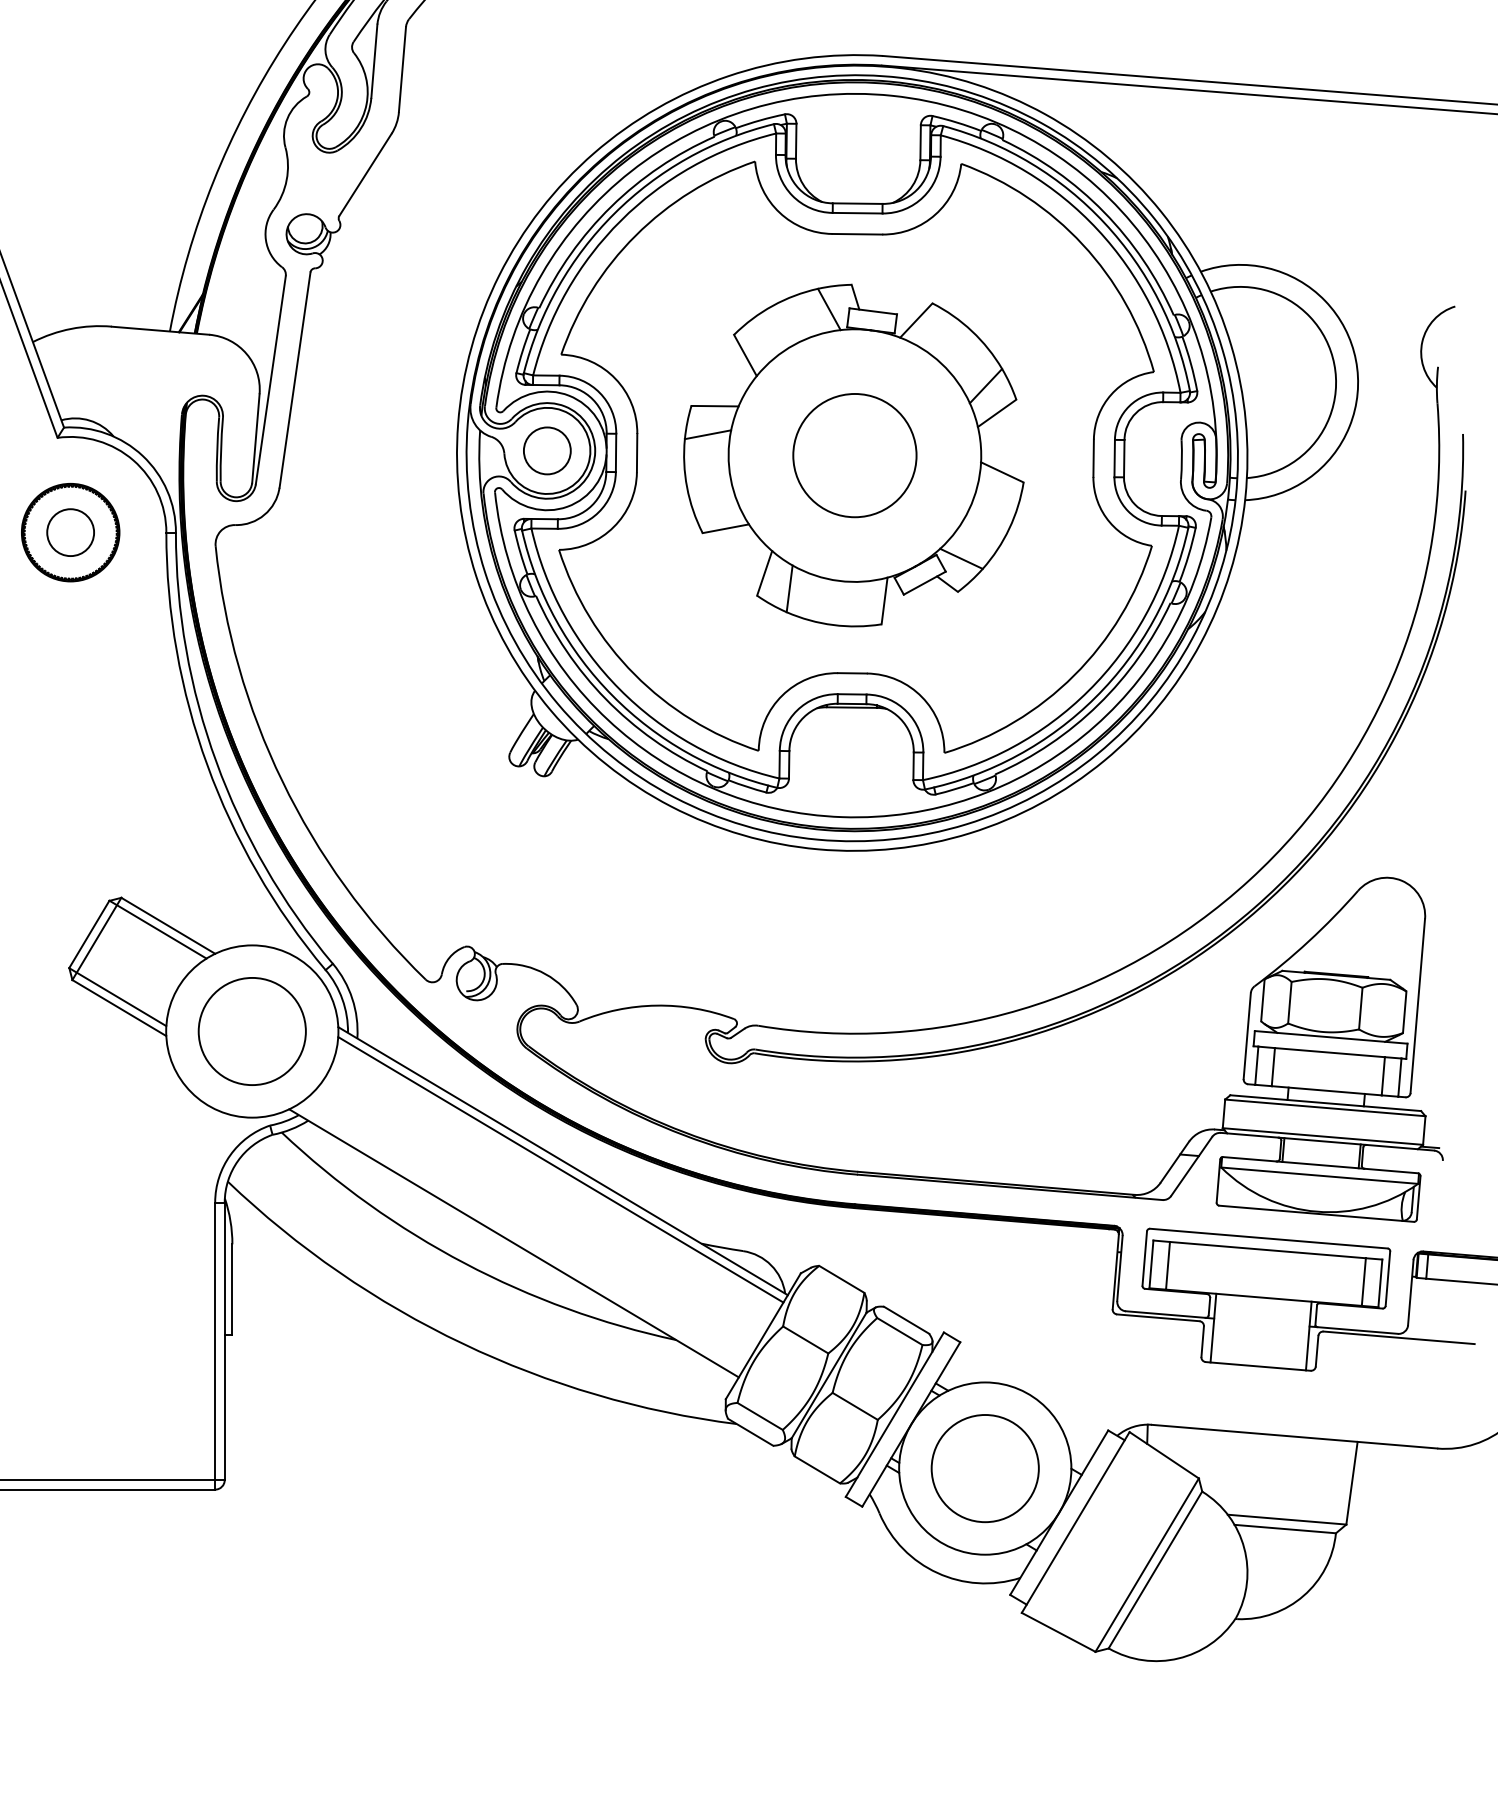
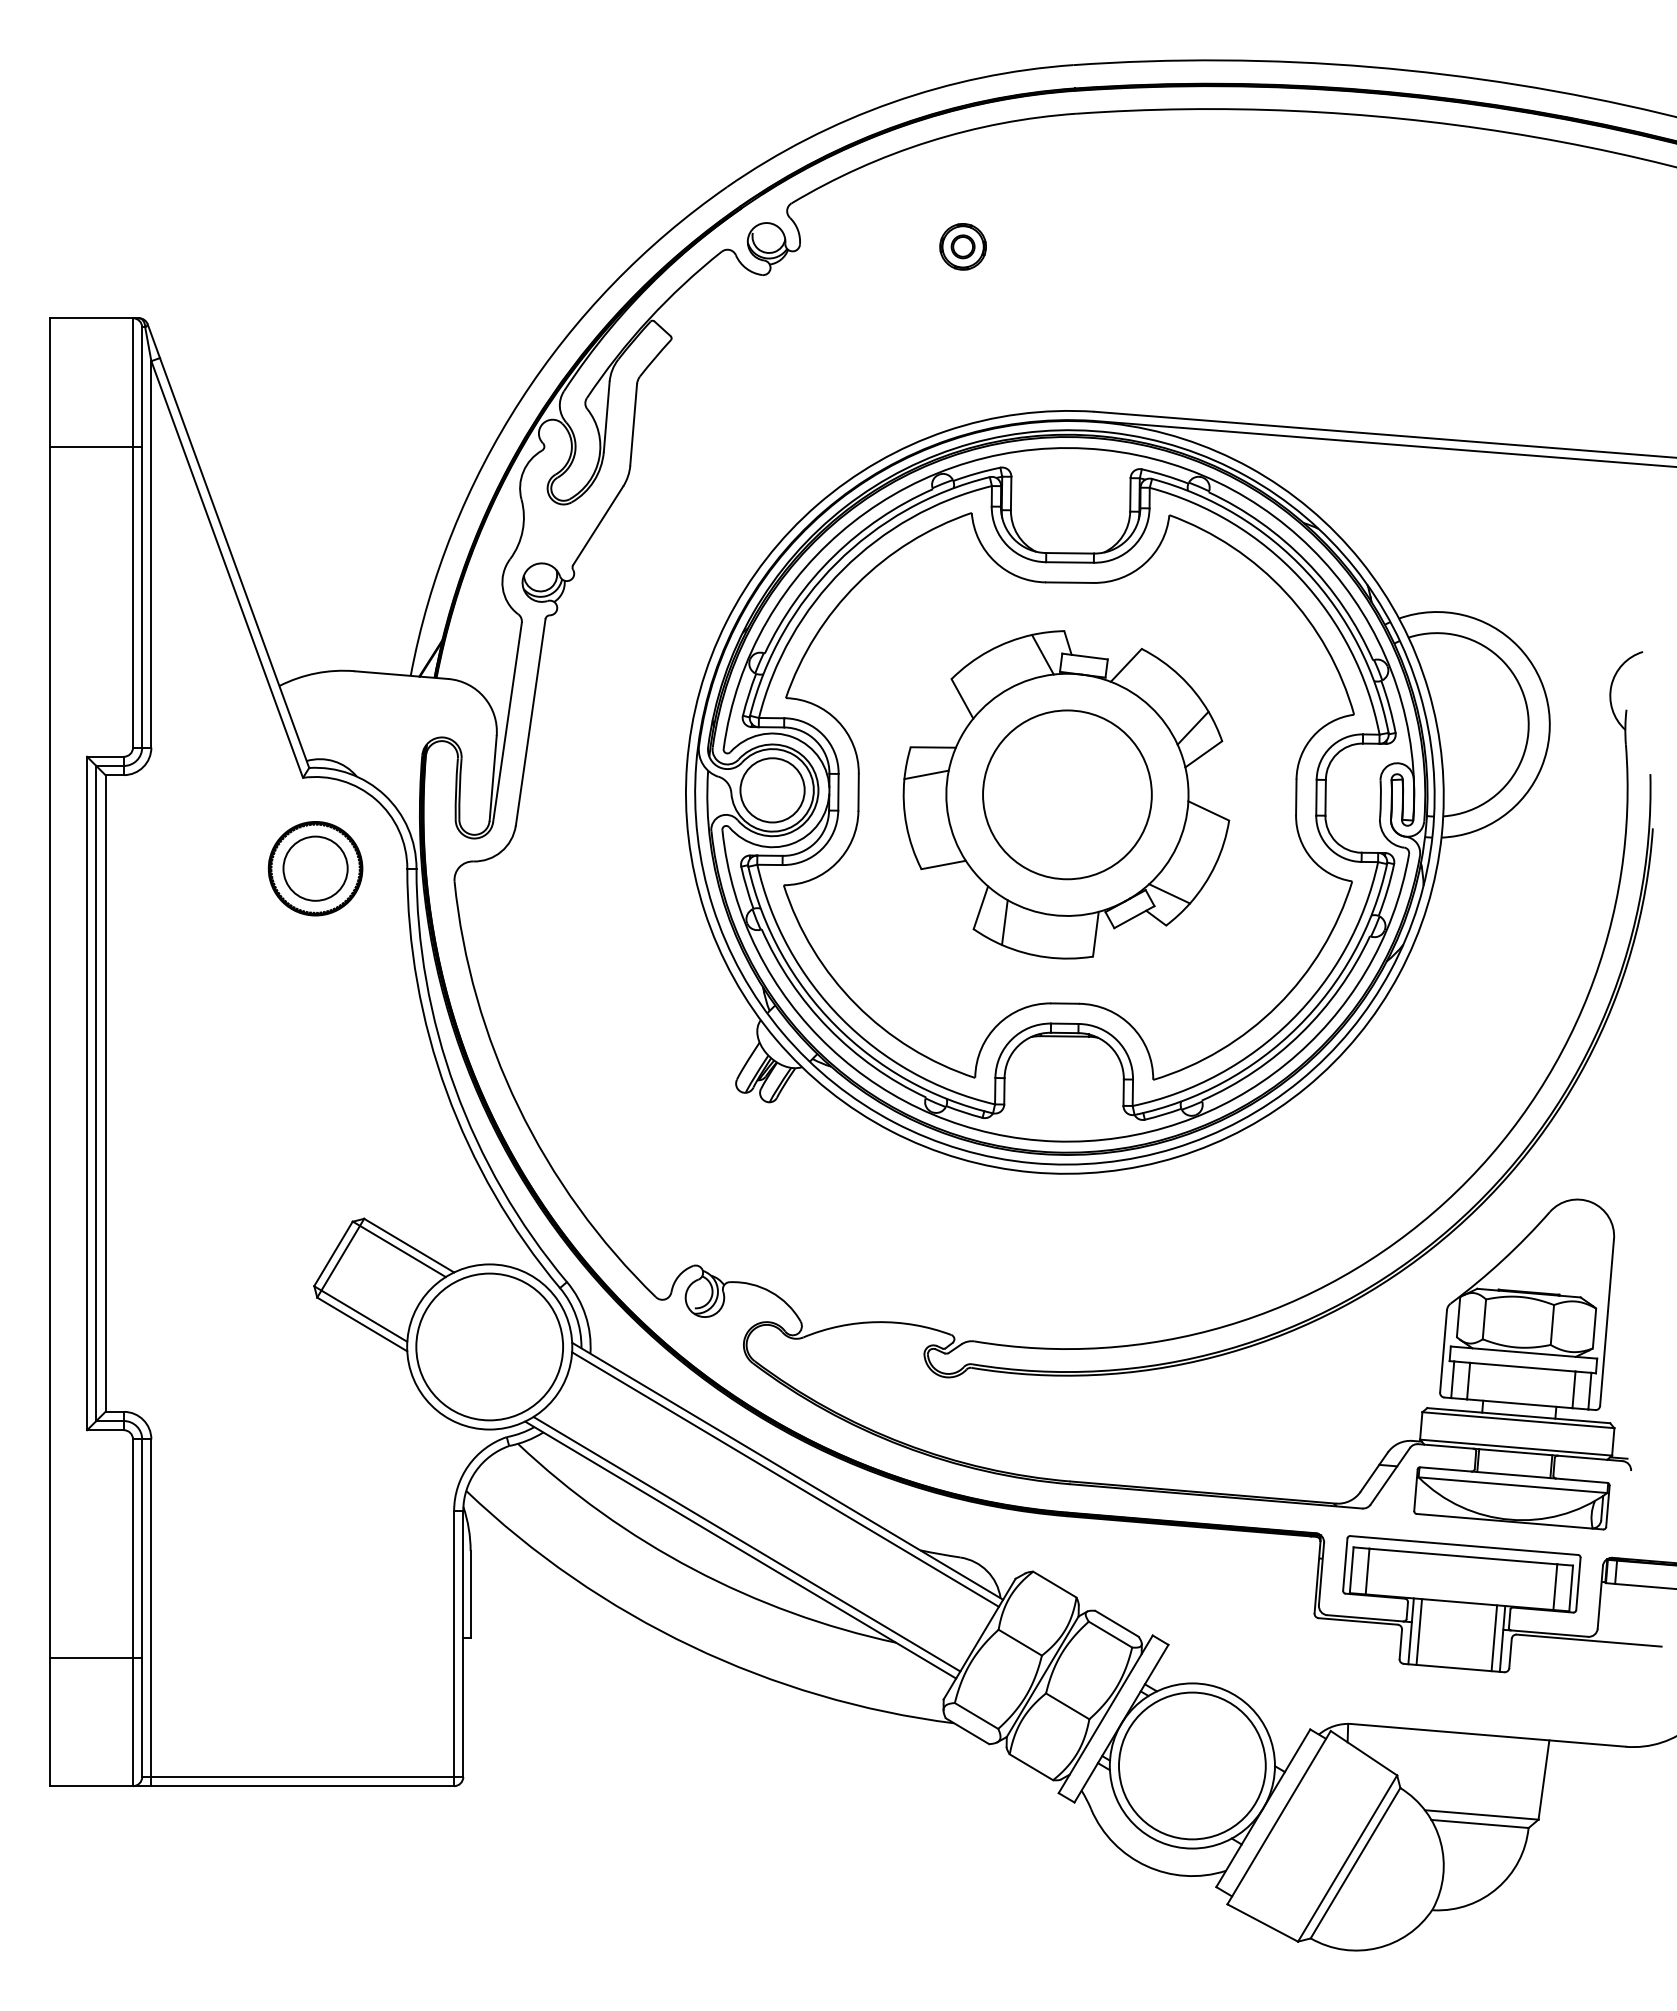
circle: (547, 451) -> (772, 790), size x1.43
circle: (854, 455) -> (1067, 794), size x1.43
circle: (70, 532) -> (315, 868), size x1.43
circle: (252, 1031) -> (489, 1346), size x1.43
line: (520, 1236) -> (746, 1543), added
line: (1222, 1328) -> (1419, 1631), added
line: (1300, 1335) -> (1494, 1638), added
circle: (985, 1468) -> (1192, 1765), size x1.43

